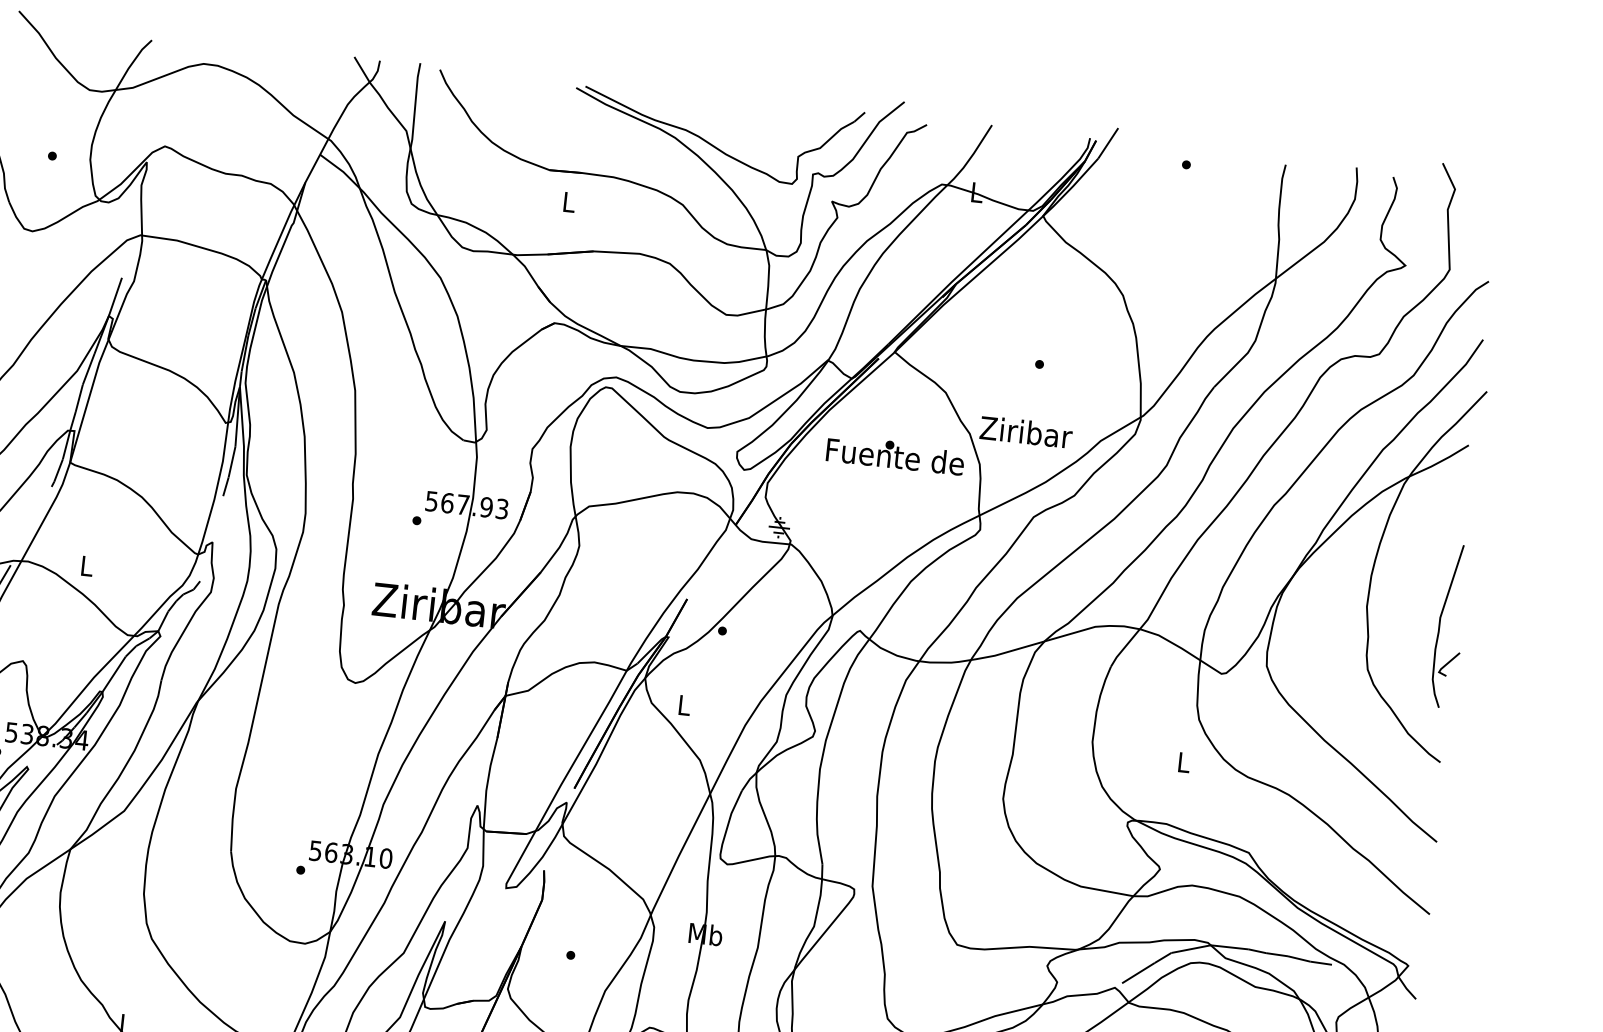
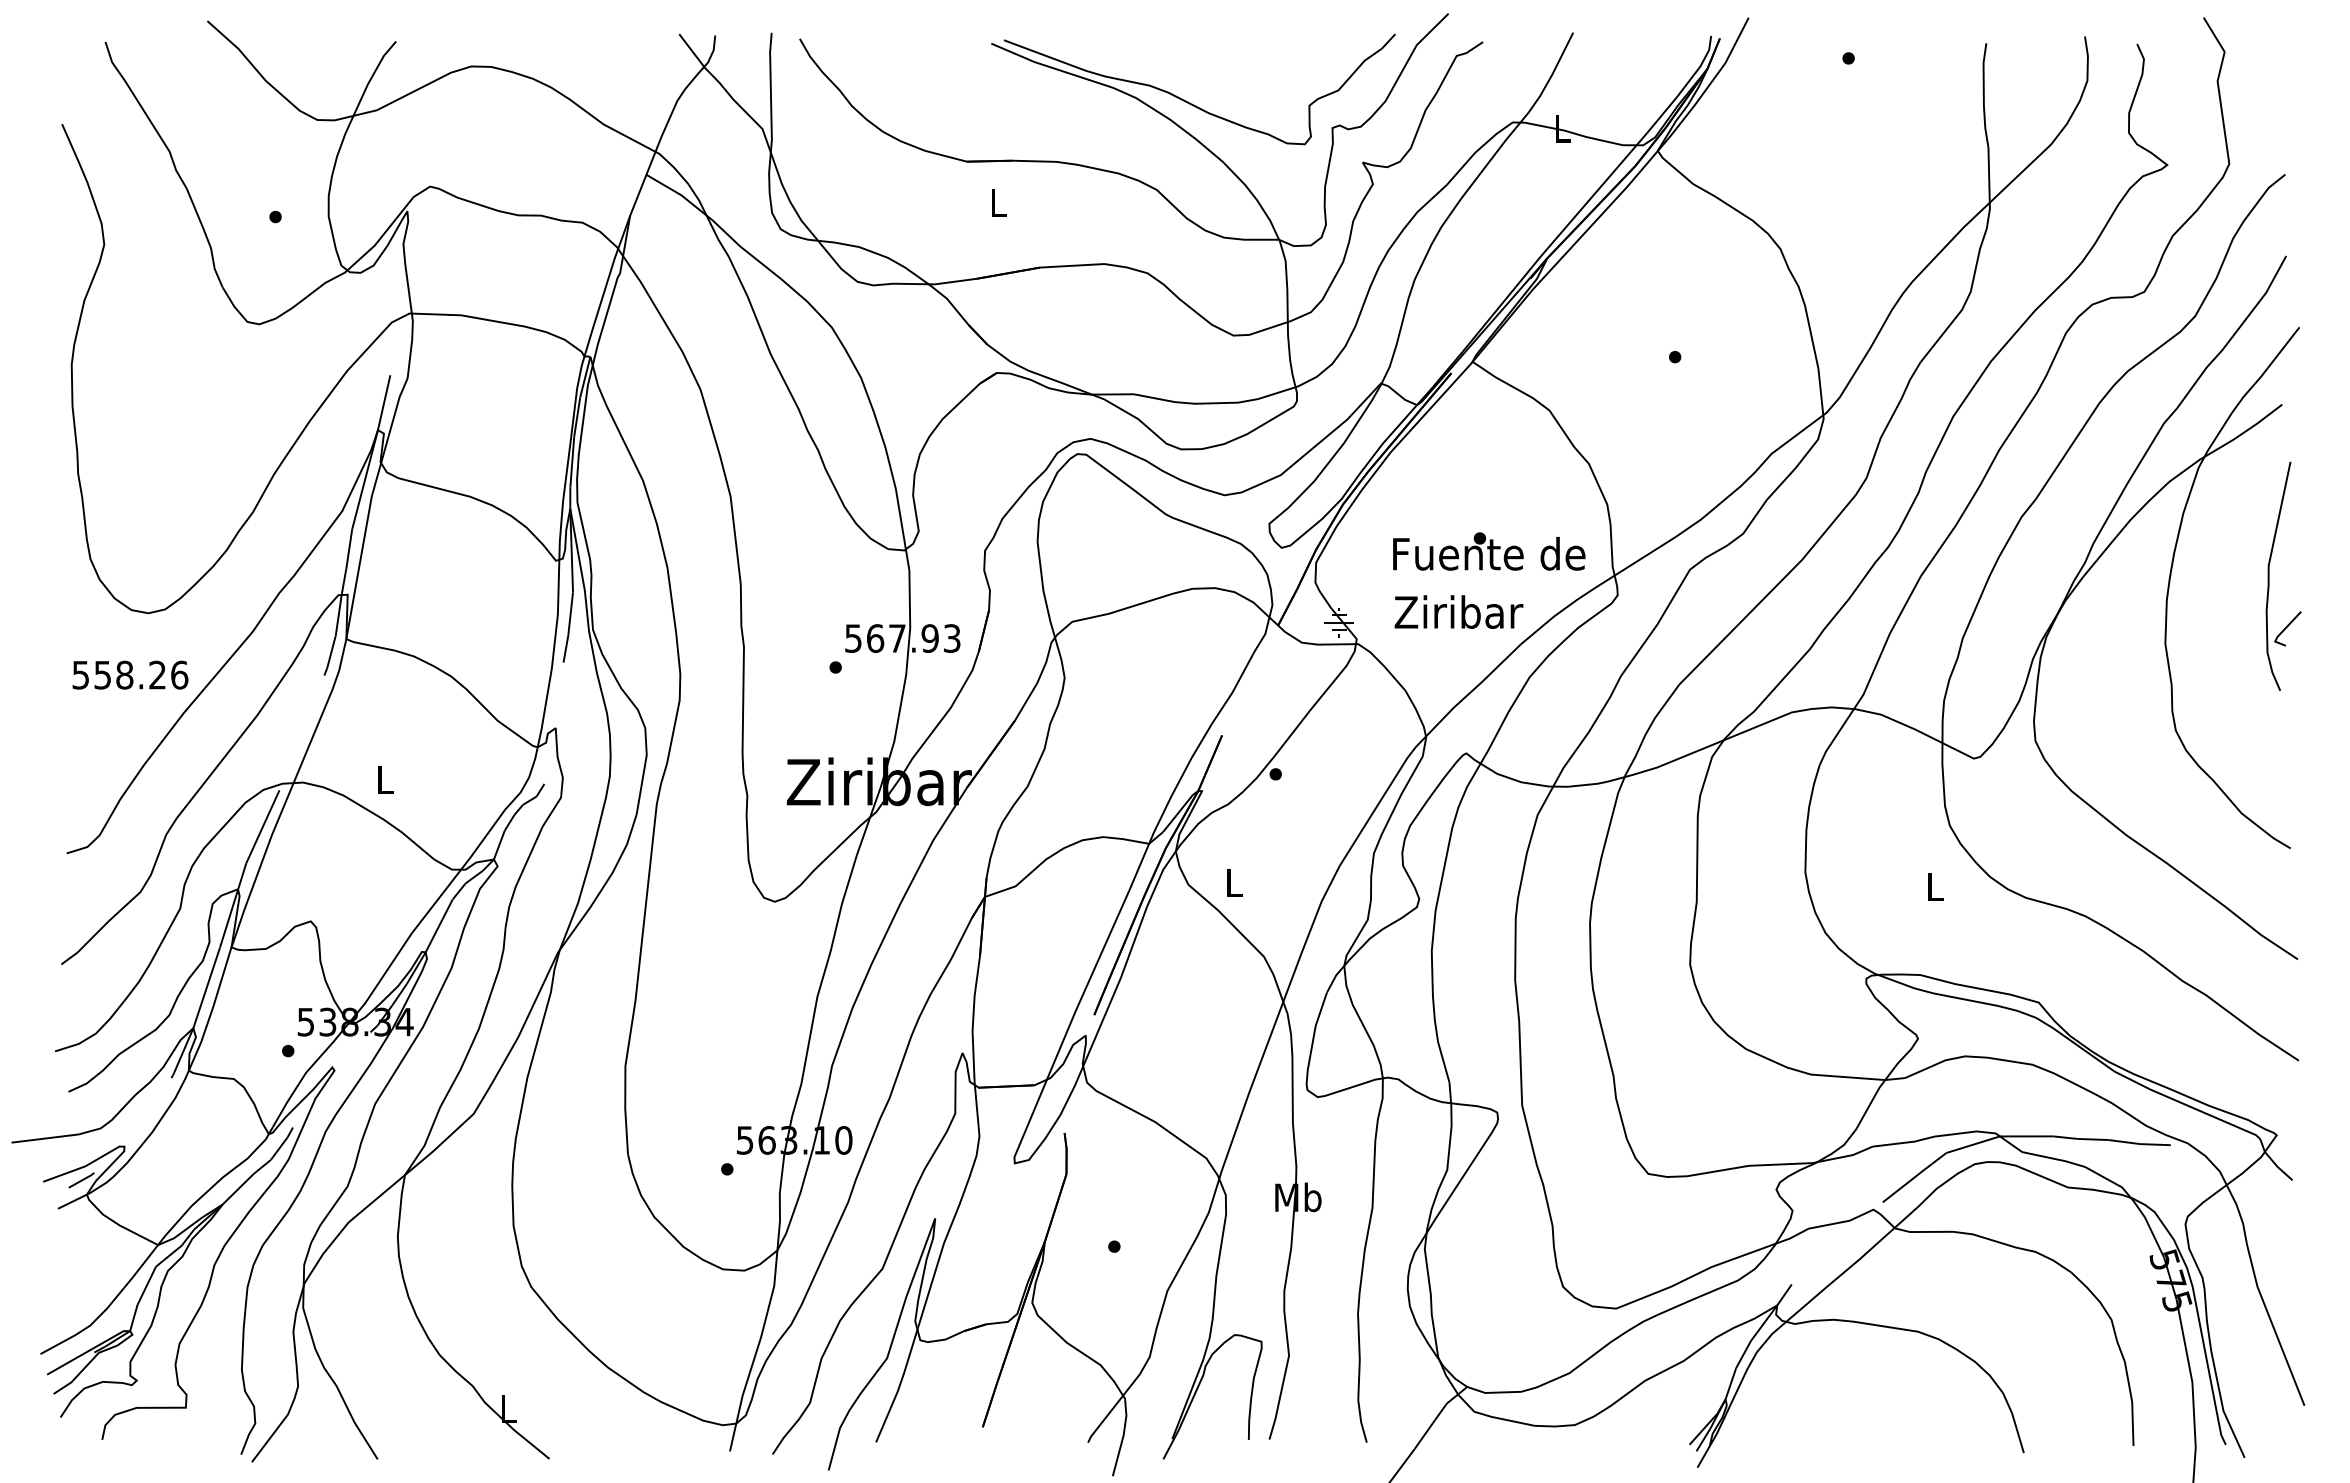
text: (1026, 431) -> (1458, 611), moved
text: (895, 455) -> (1489, 551), moved
part: (1440, 624) -> (2269, 575), moved

